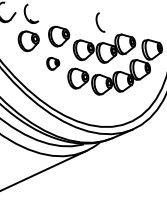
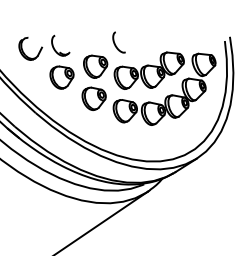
curve: (97, 22) -> (115, 43), moved
part: (52, 63) -> (93, 98), size x1.67

